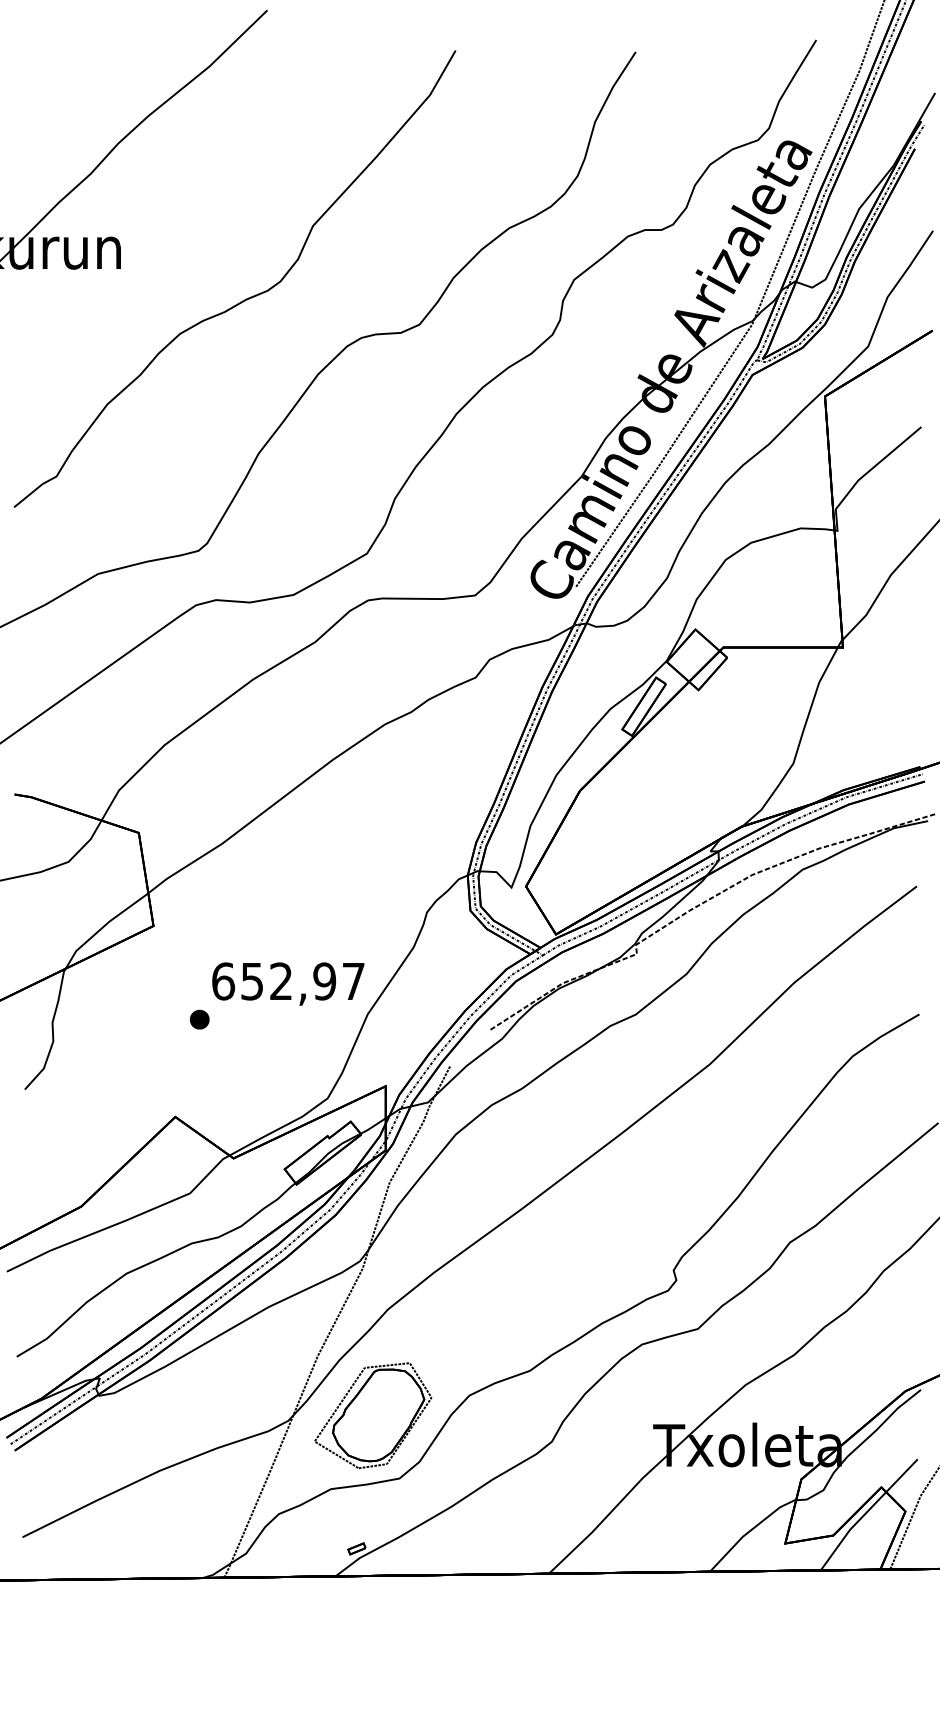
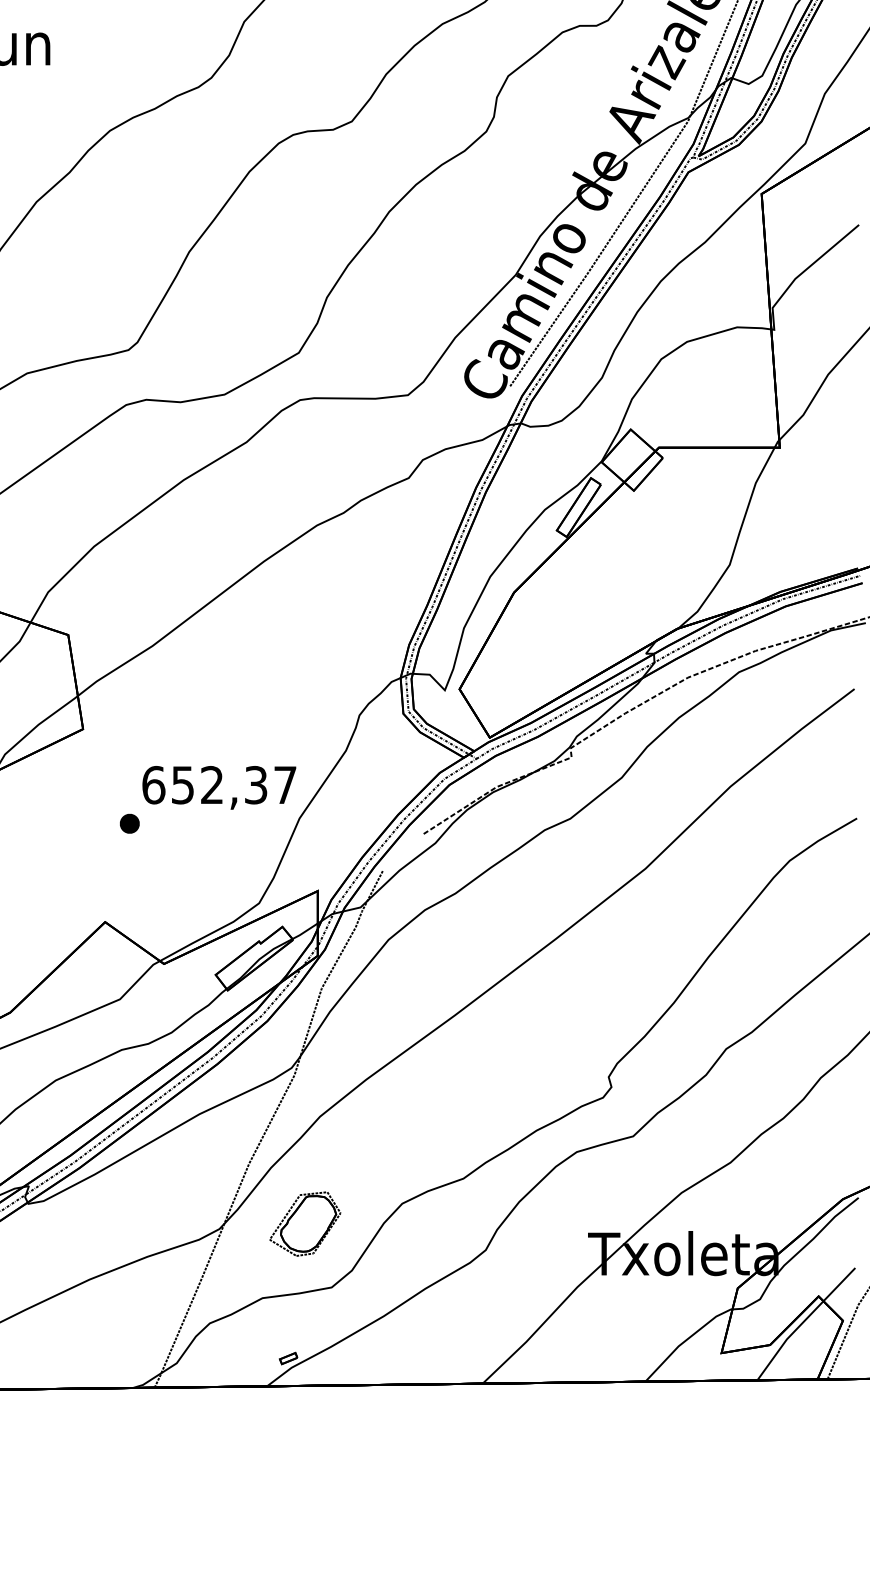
text: (324, 981) -> (255, 785), 652,97 -> 652,37
part: (373, 1415) -> (305, 1223), size x0.6

